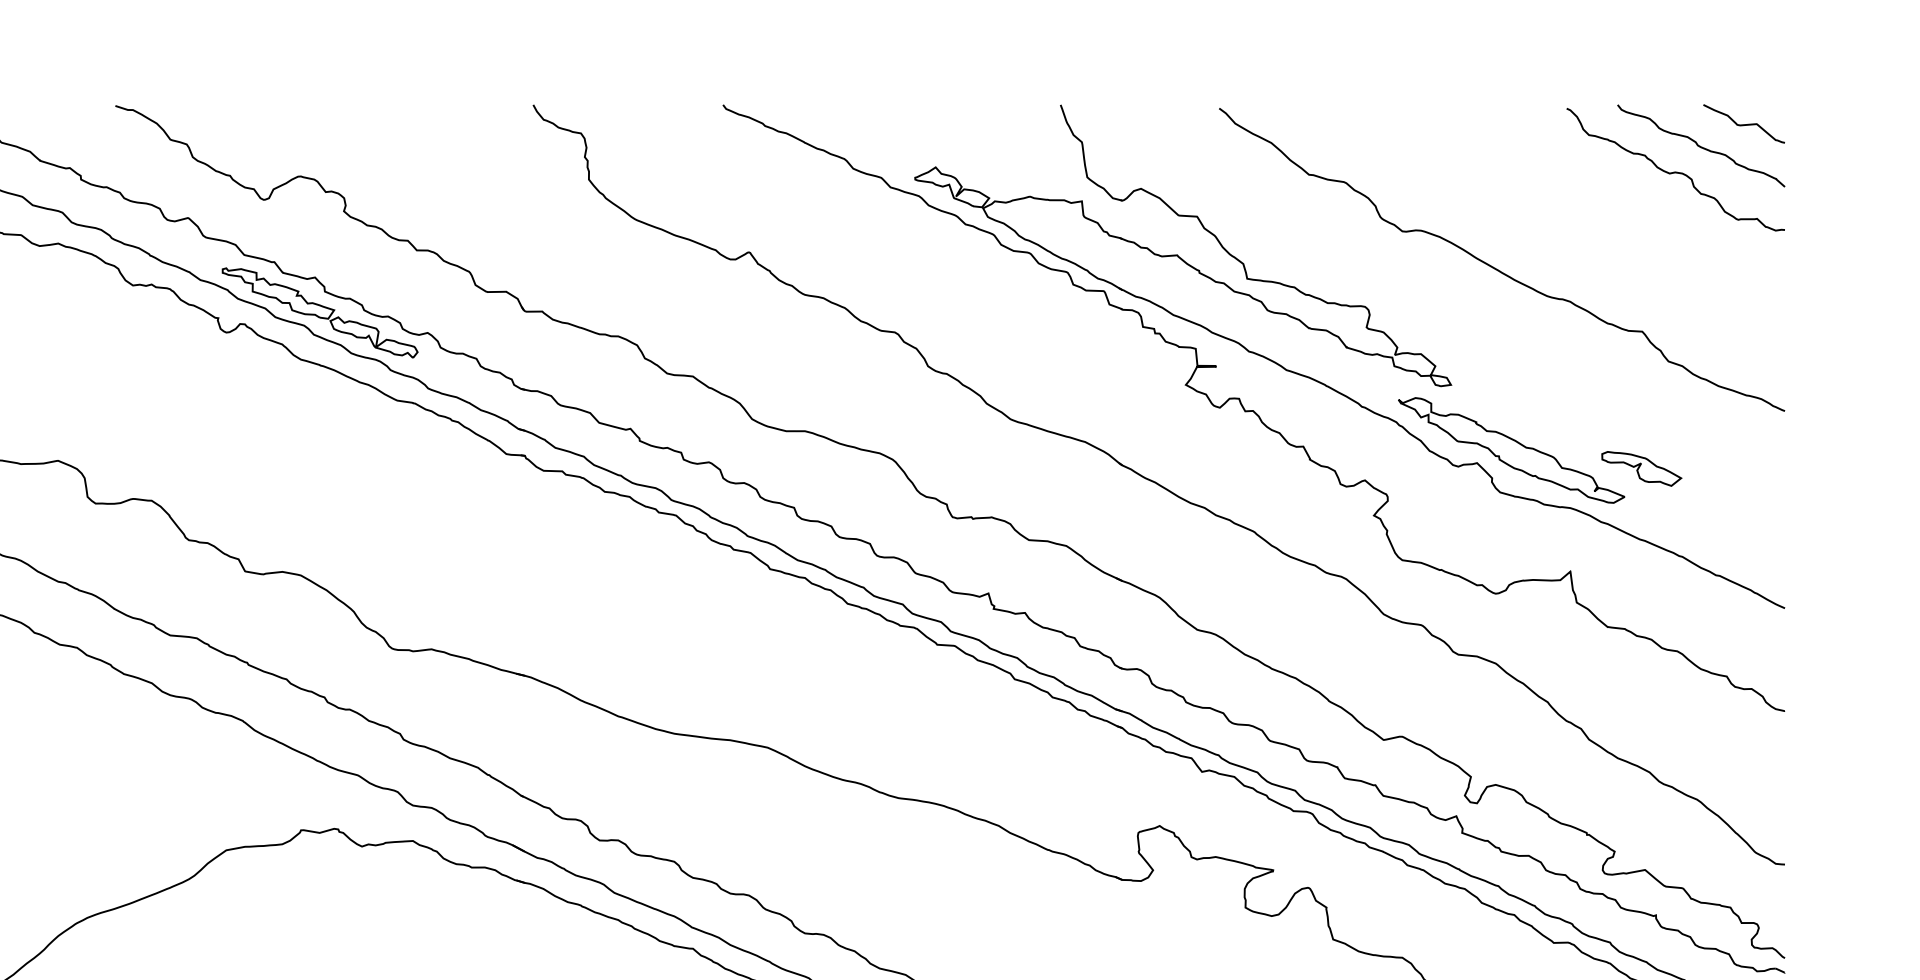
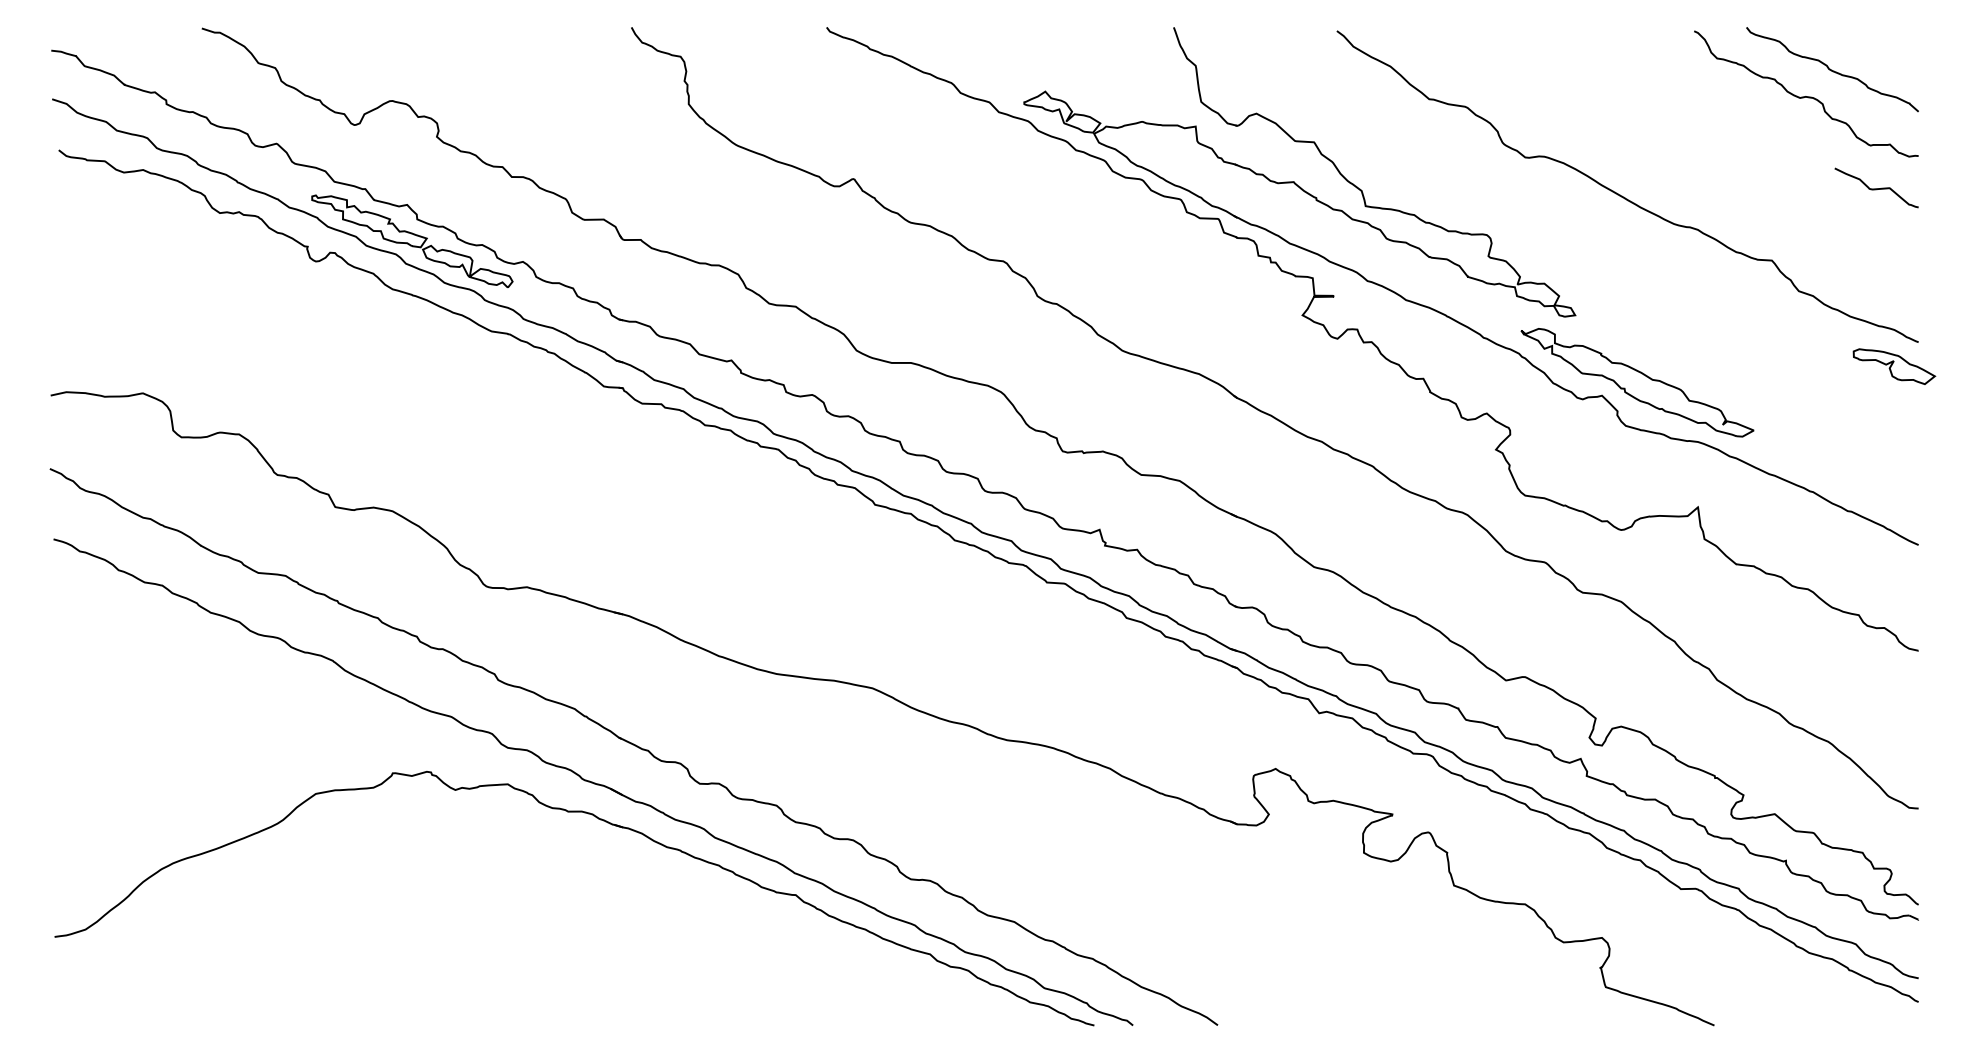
curve: (1744, 124) -> (1876, 188), moved
part: (1641, 468) -> (1894, 366), moved

